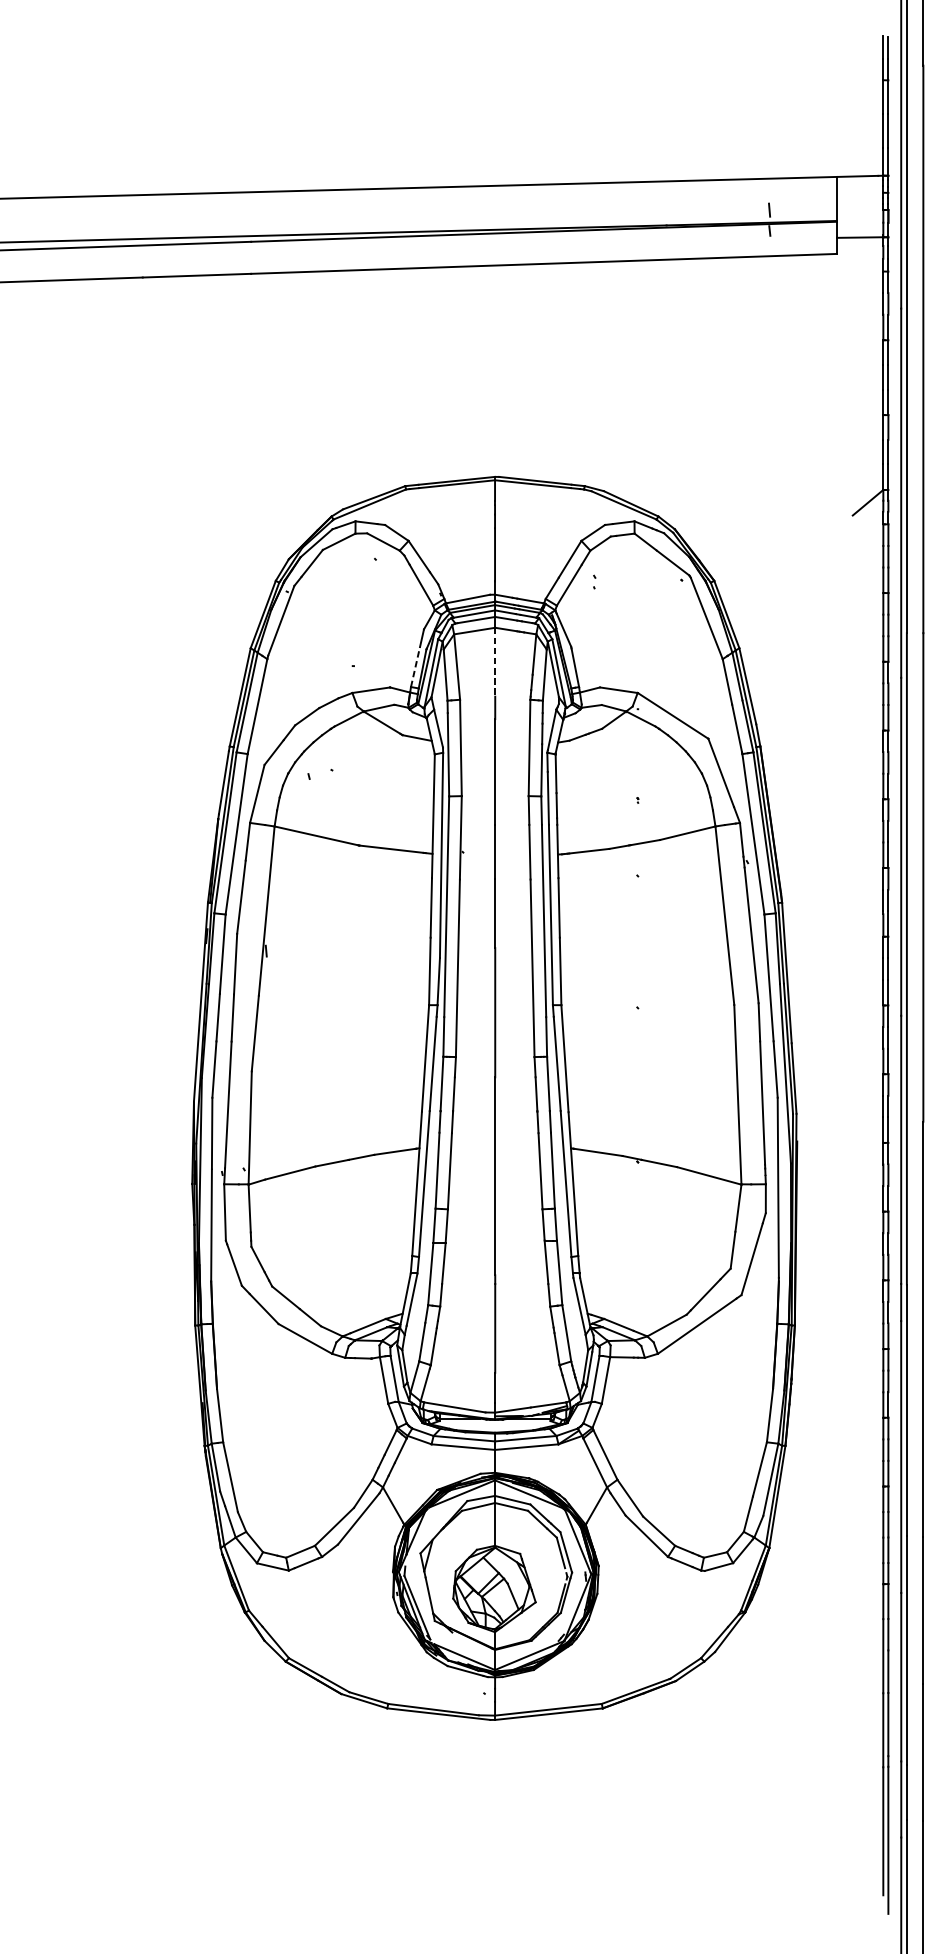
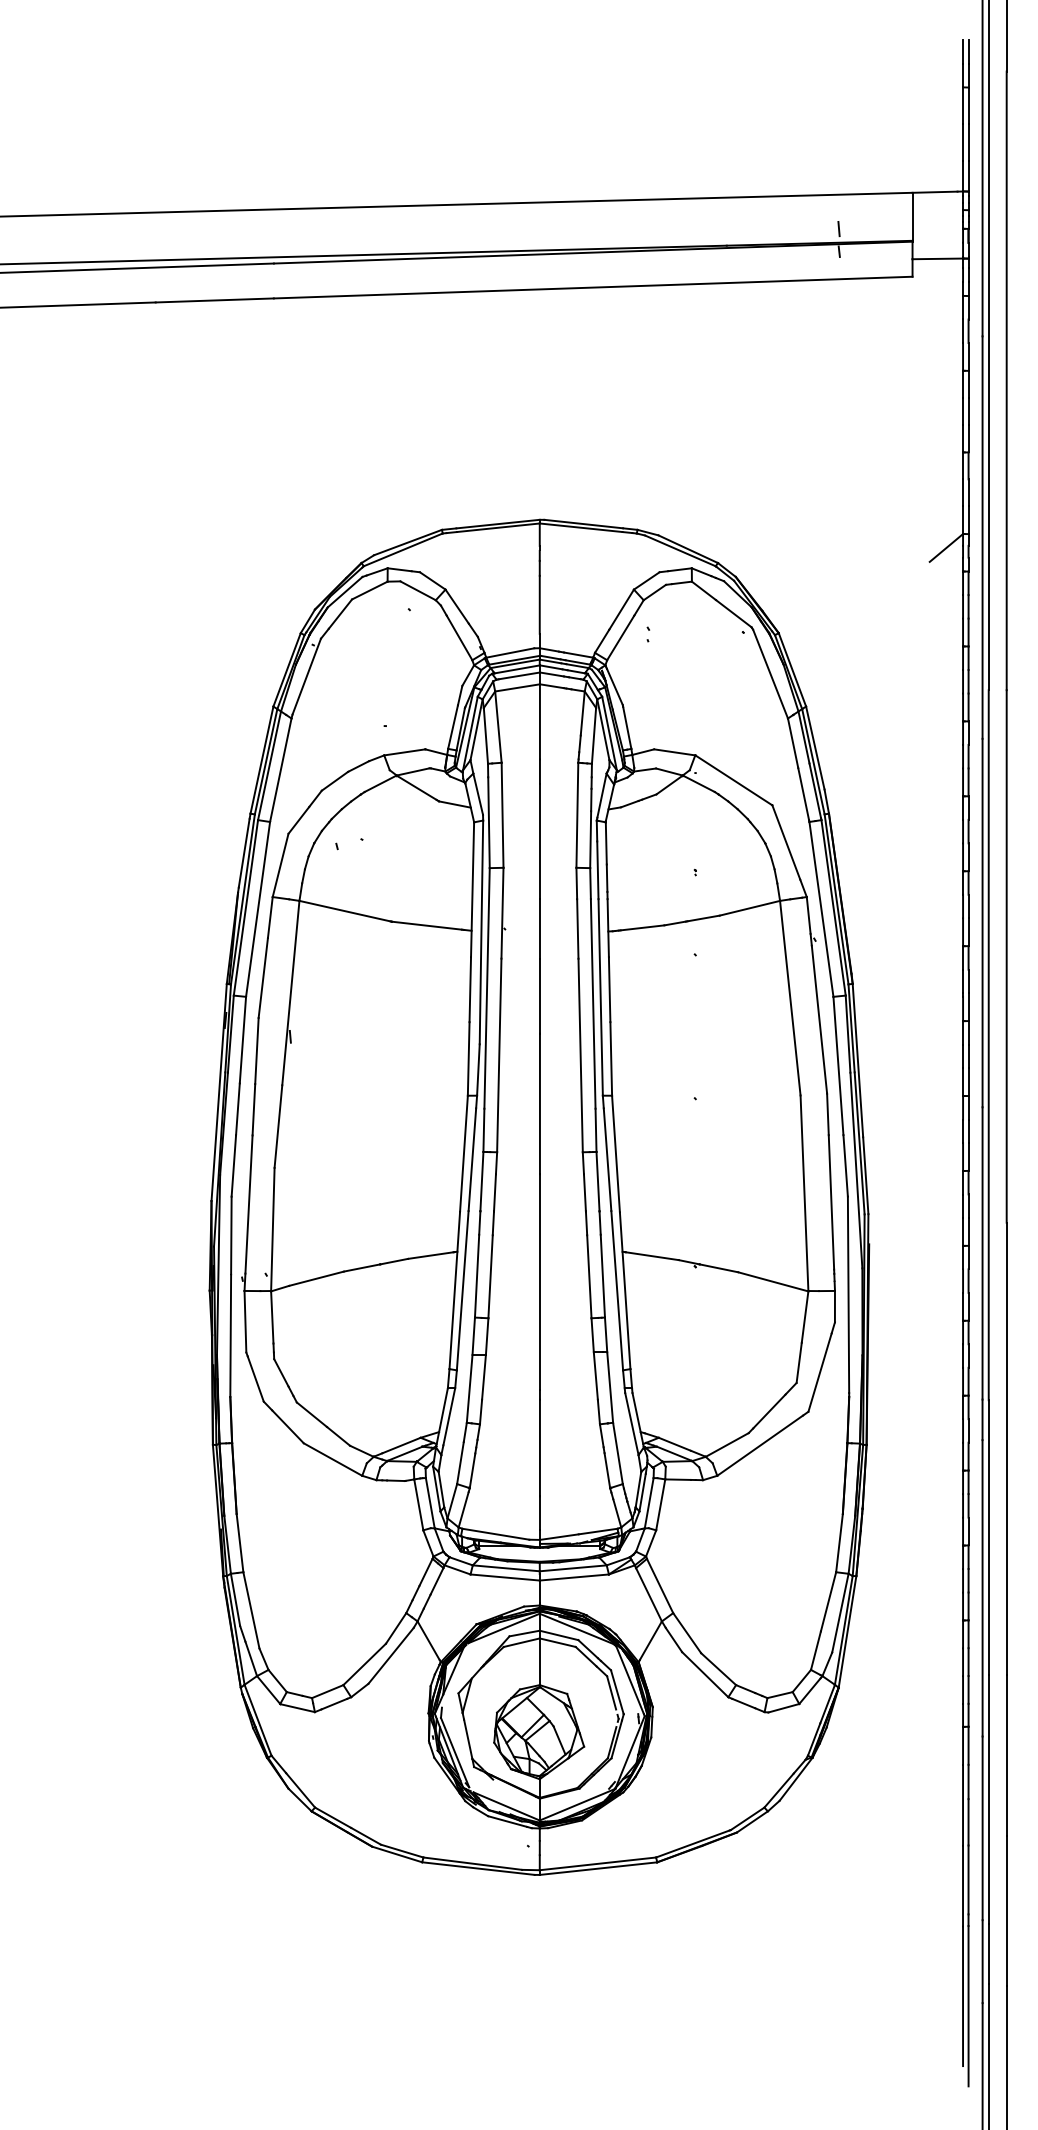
line: (494, 661) -> (539, 721), dashed -> solid
line: (415, 666) -> (453, 726), dashed -> solid

